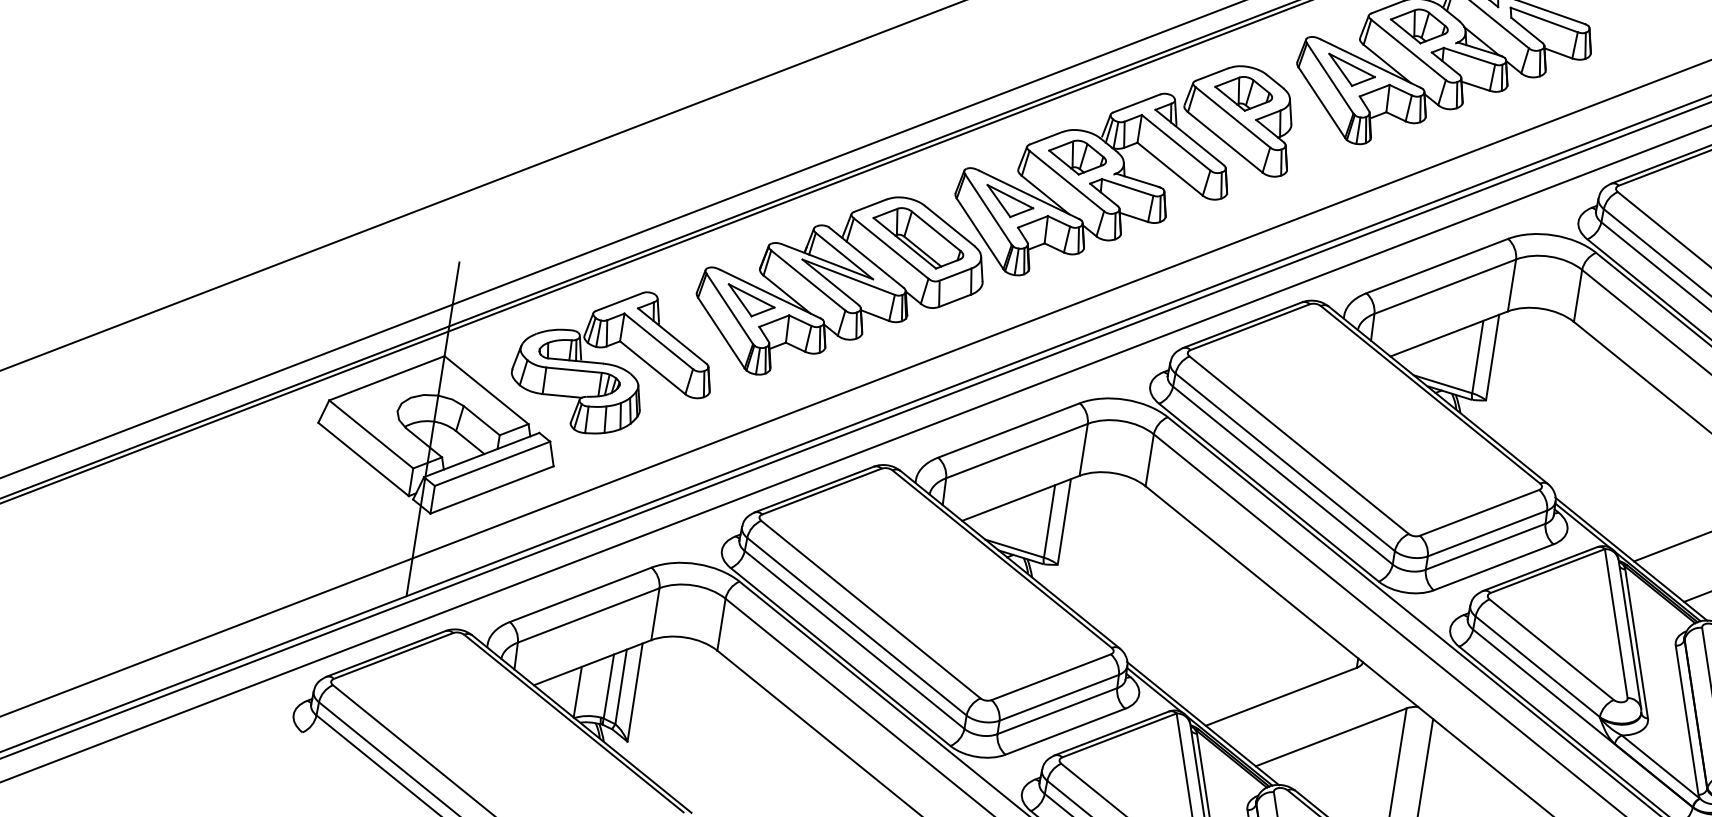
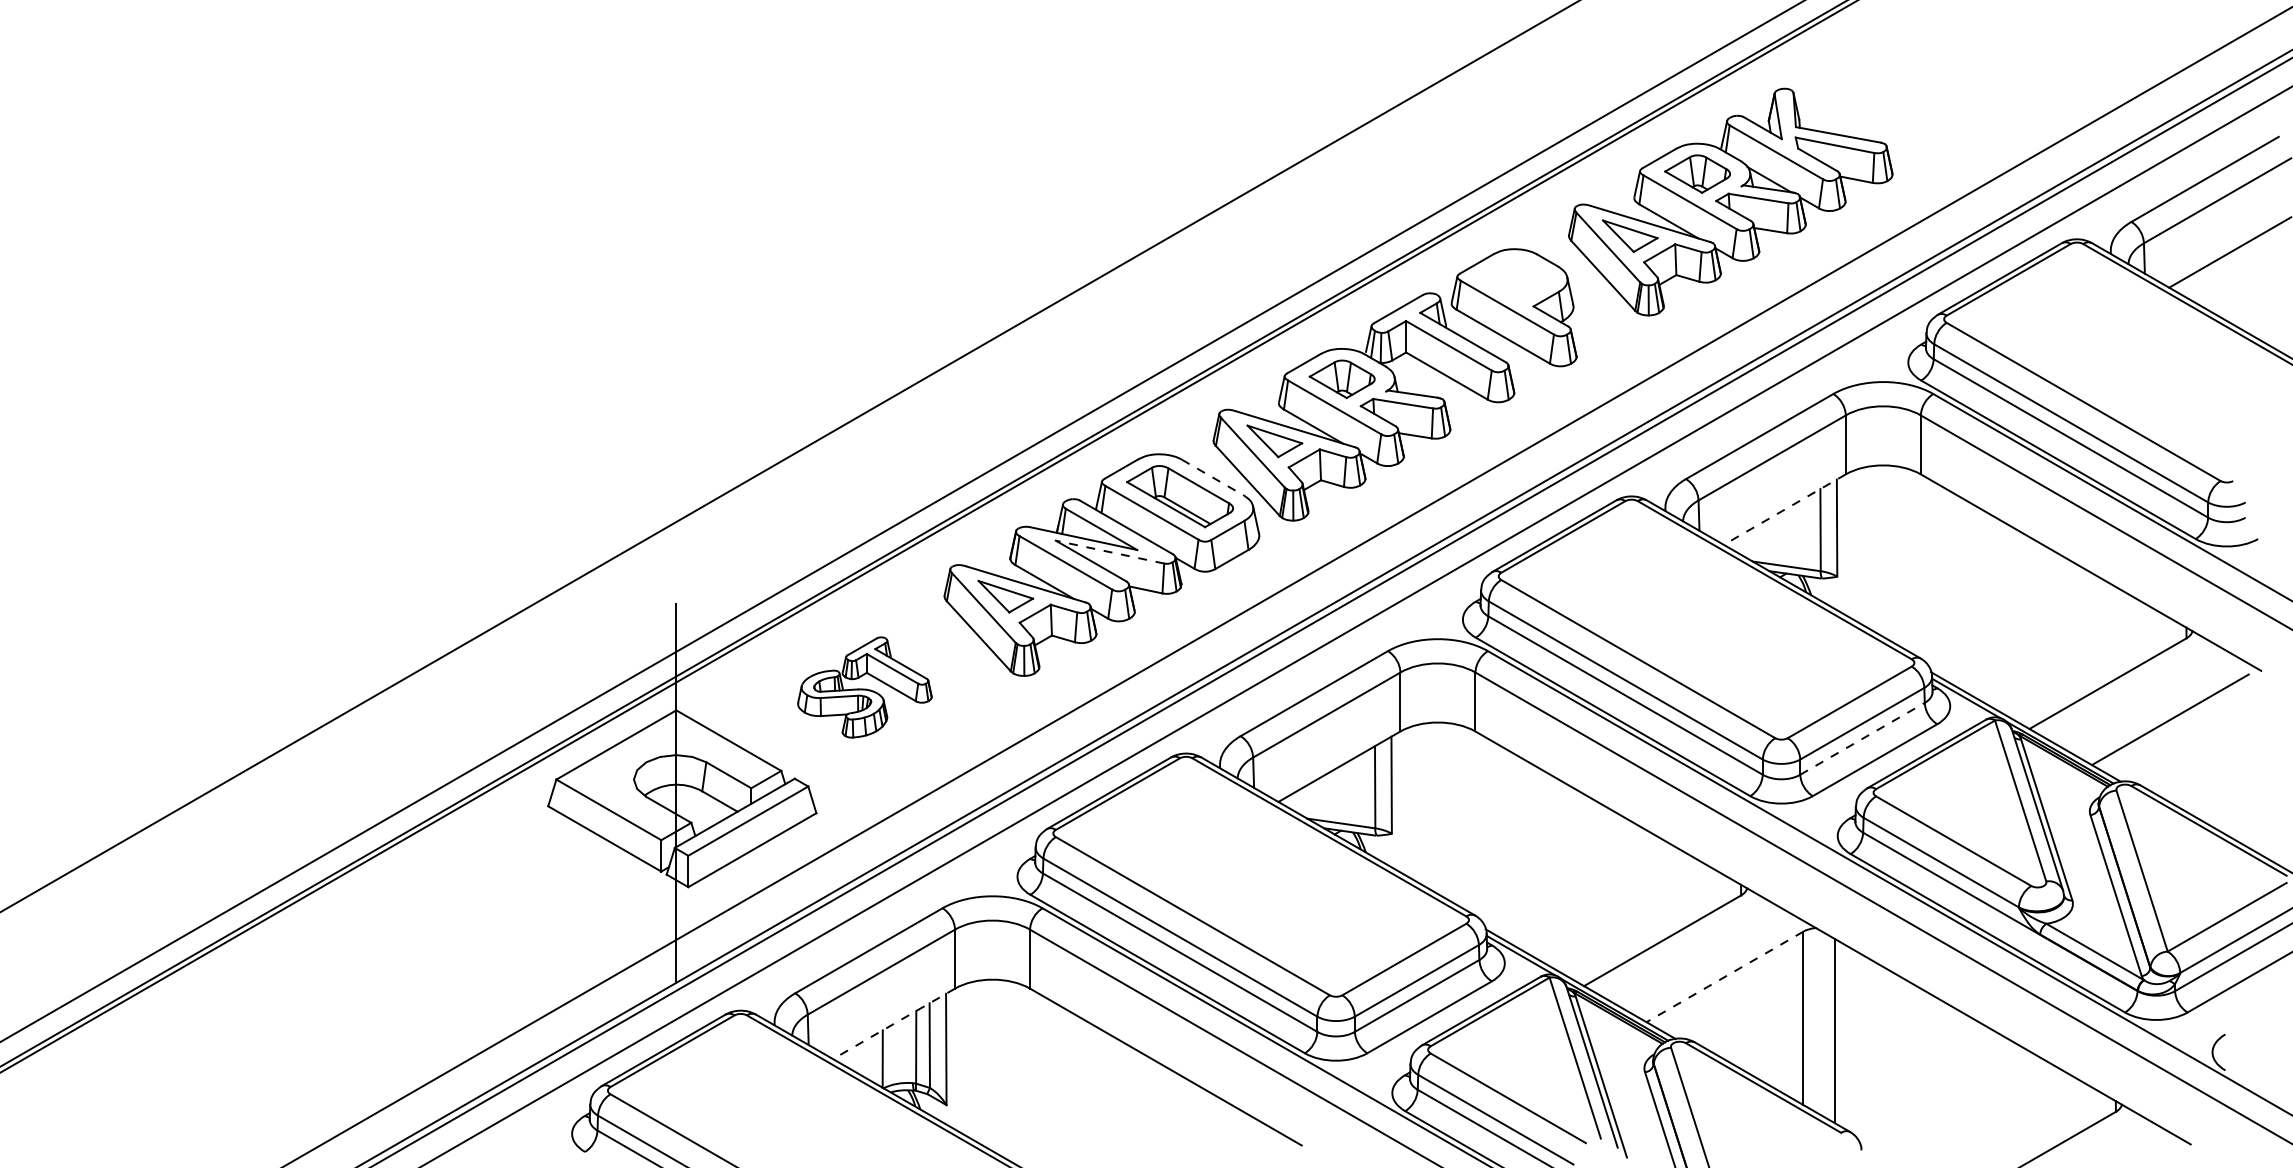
part: (1243, 93) -> (1514, 279), removed
line: (949, 225) -> (1212, 477), solid -> dashed
line: (848, 277) -> (1109, 552), solid -> dashed
line: (1448, 333) -> (1784, 509), solid -> dashed
part: (613, 362) -> (864, 687), size x0.6
line: (1485, 546) -> (1862, 738), solid -> dashed
line: (592, 663) -> (893, 1024), solid -> dashed
line: (1330, 736) -> (1724, 976), solid -> dashed

